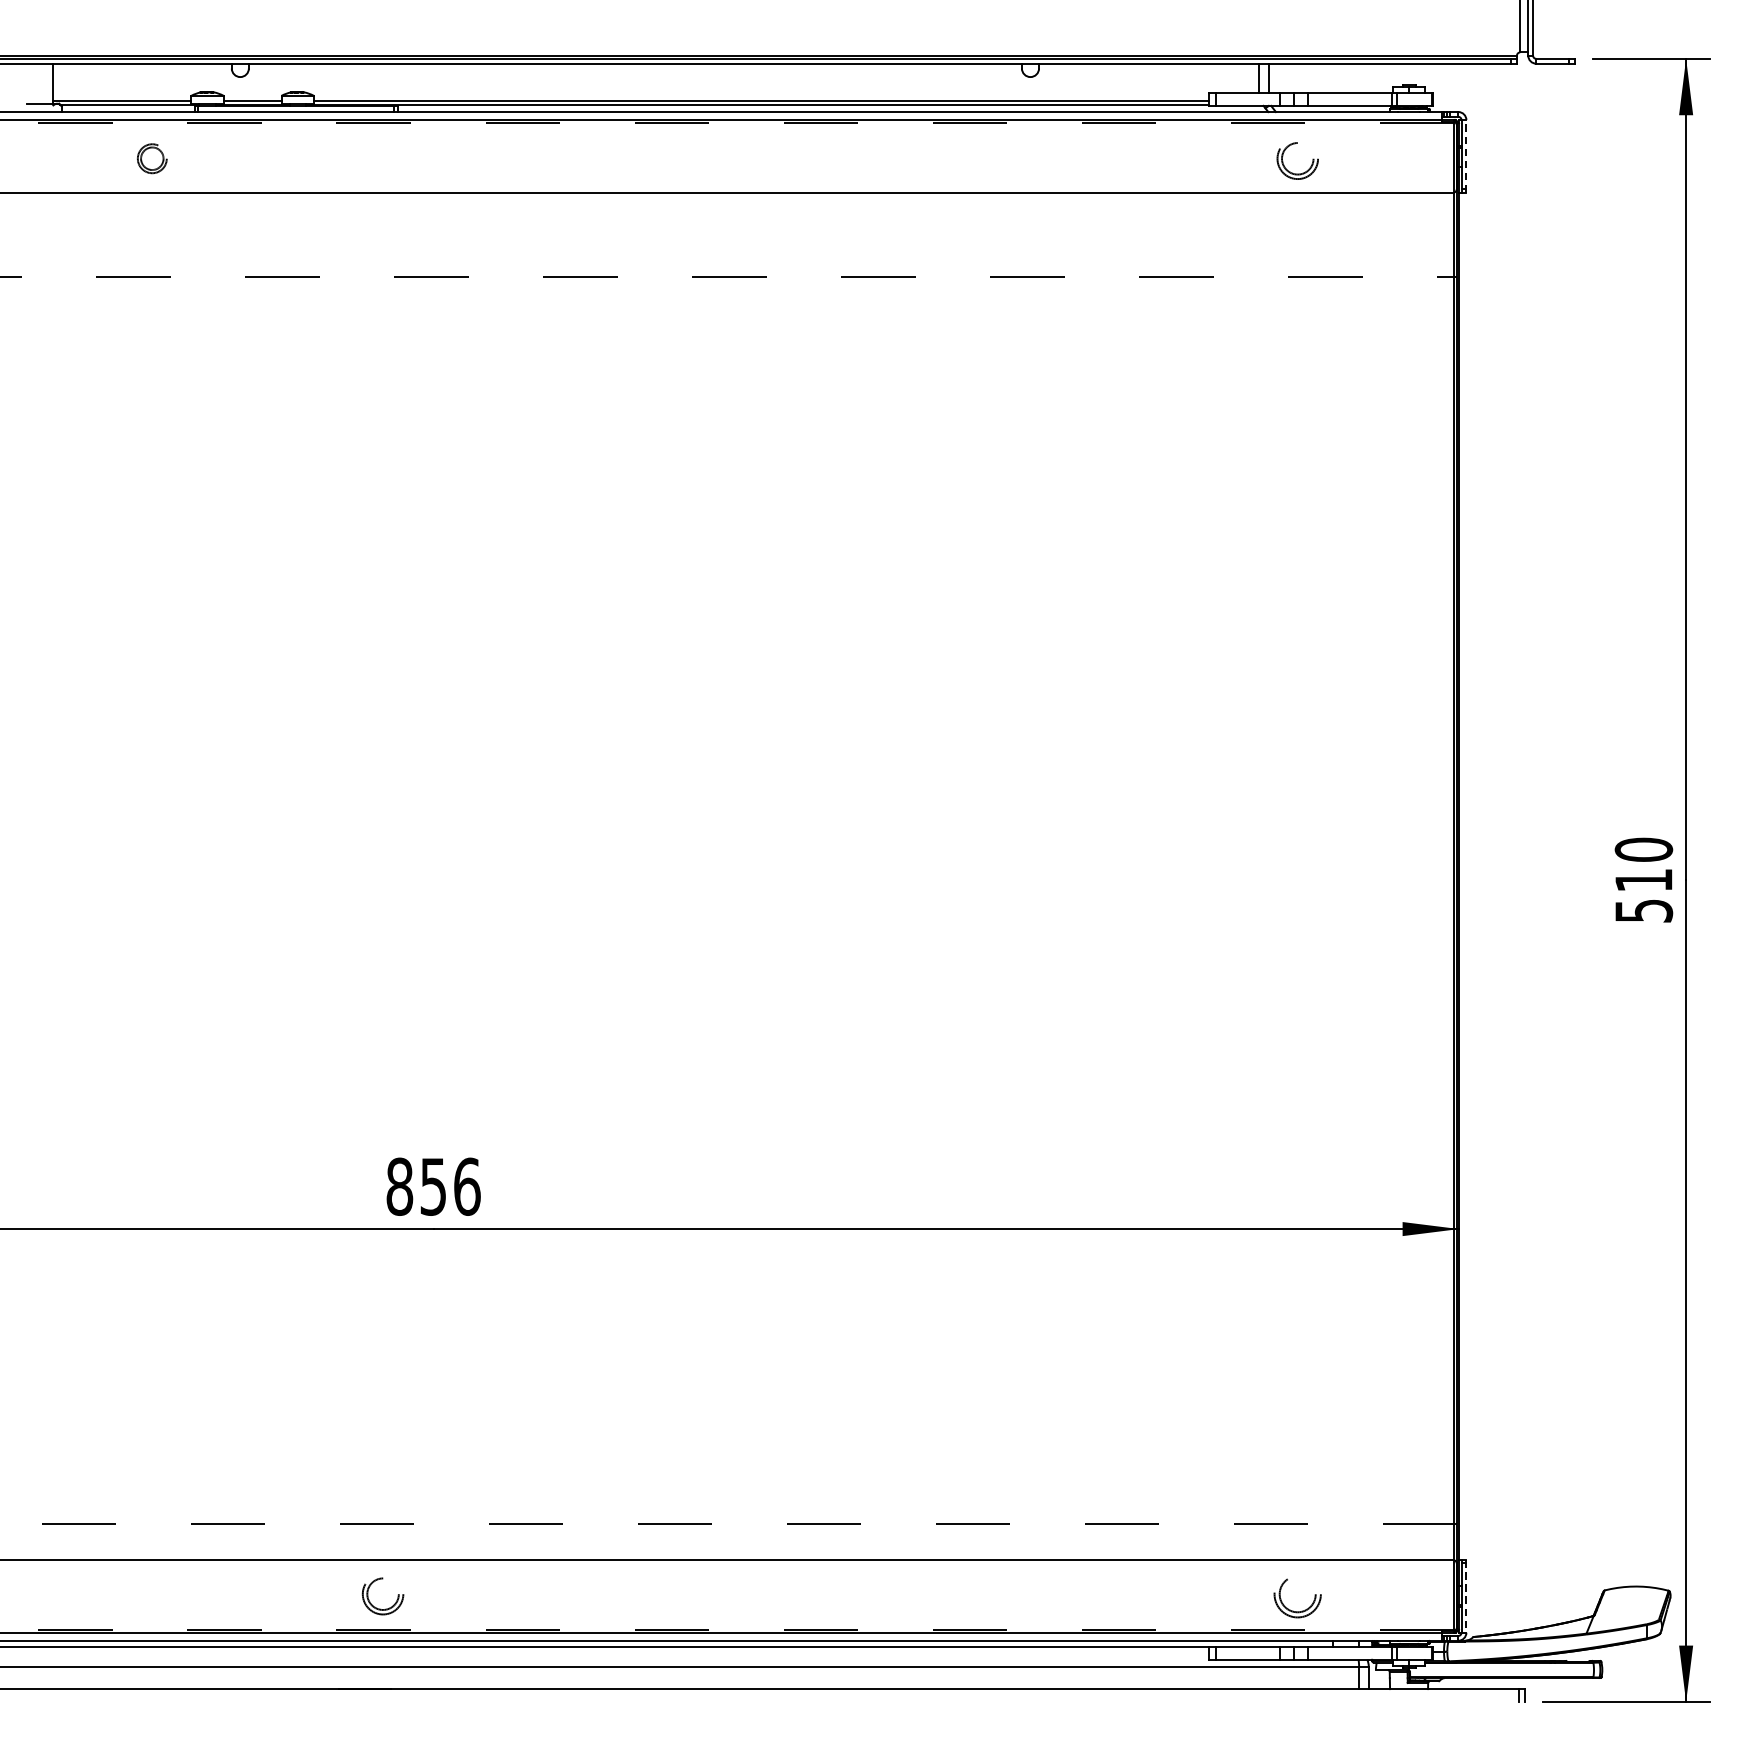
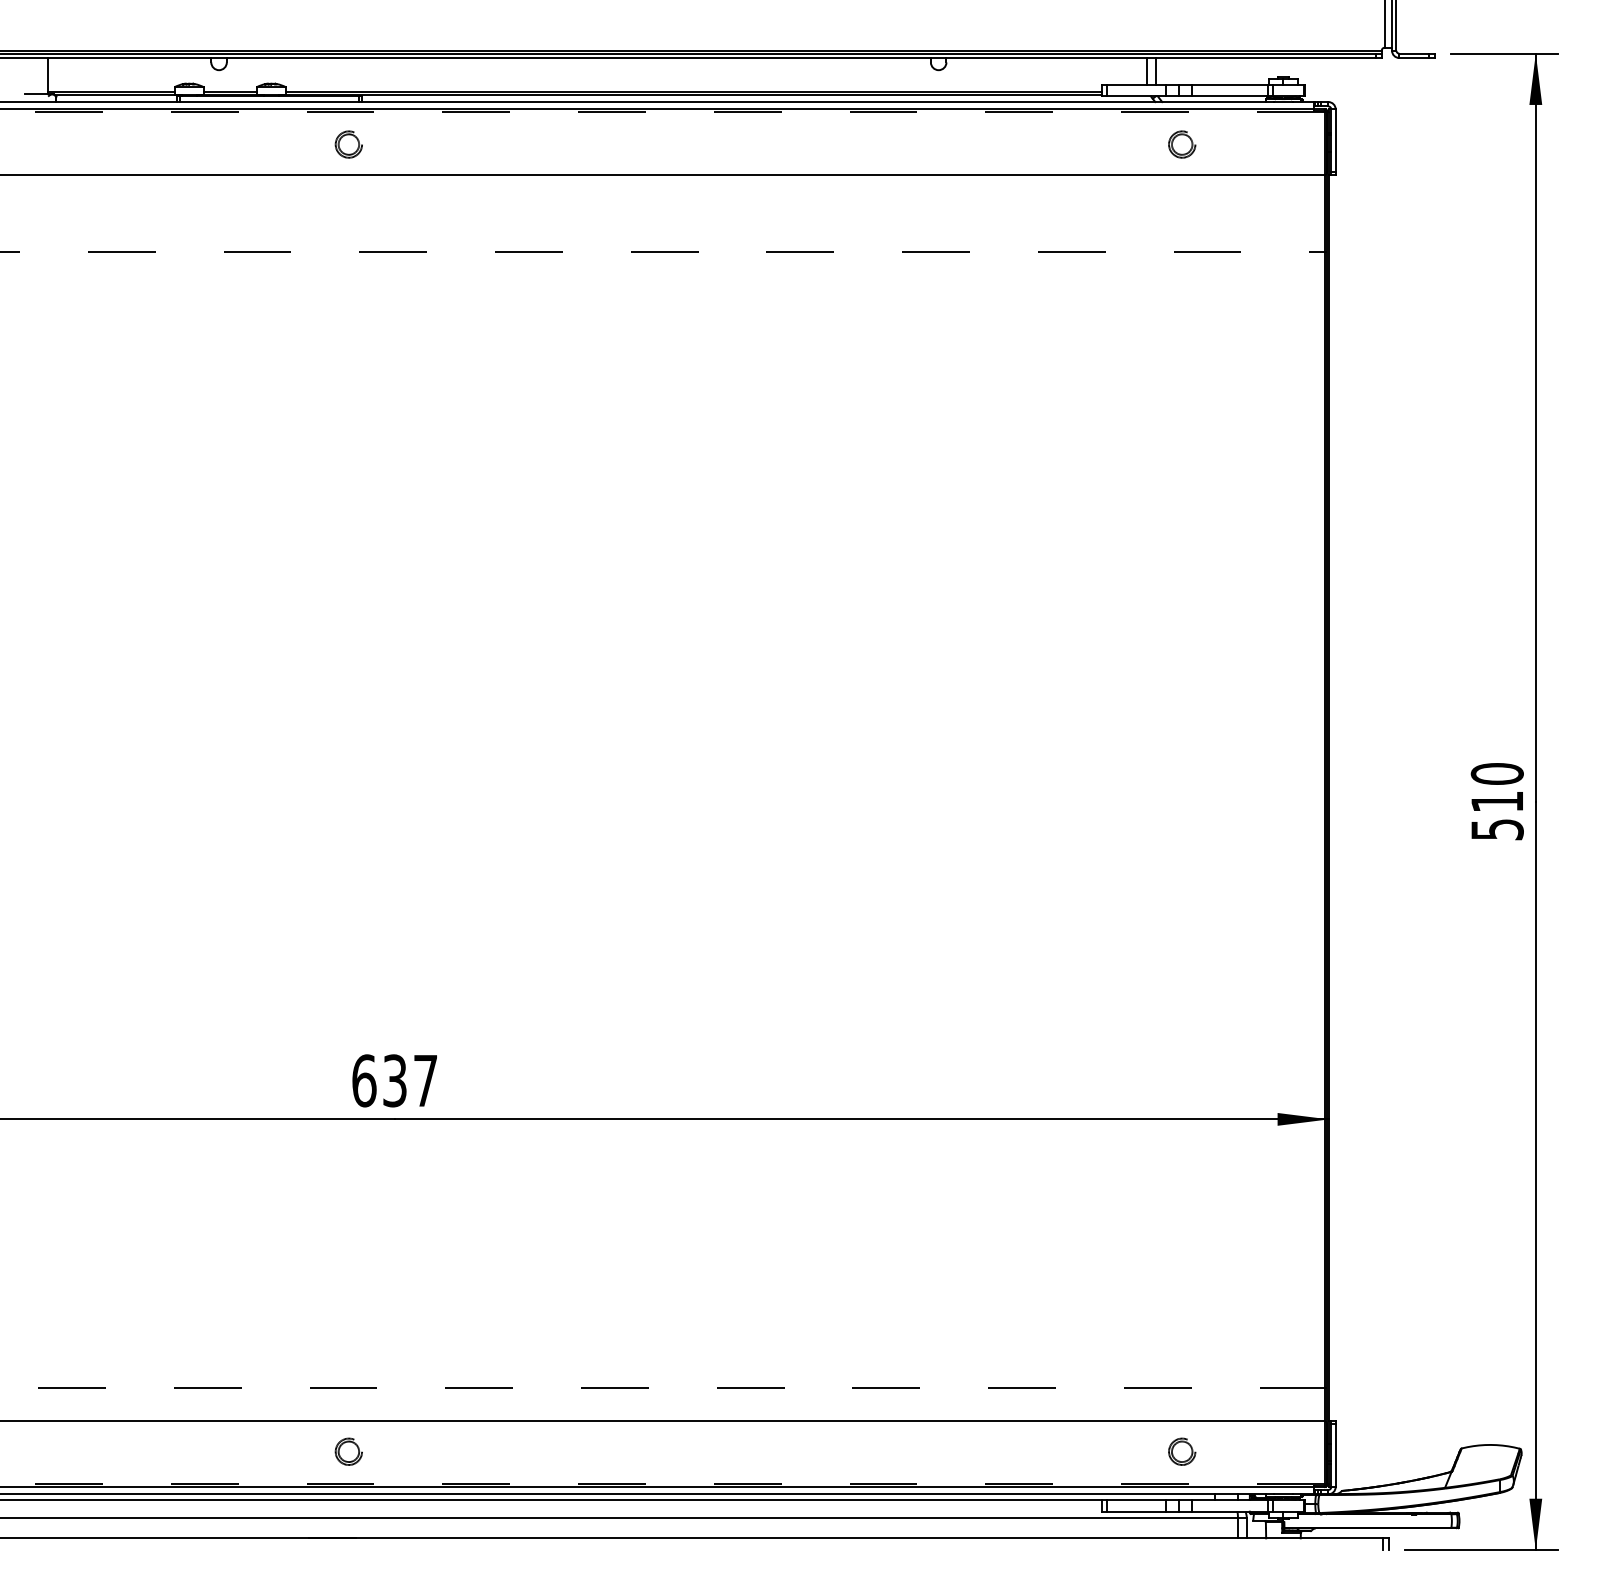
line: (1466, 155) -> (1335, 141), dashed -> solid
part: (151, 158) -> (348, 144), moved
part: (1298, 158) -> (1182, 144), size x0.71
text: (434, 1186) -> (395, 1080), 856 -> 637
part: (382, 1593) -> (348, 1451), size x0.71
part: (1298, 1593) -> (1182, 1451), size x0.62
line: (1466, 1597) -> (1335, 1454), dashed -> solid

